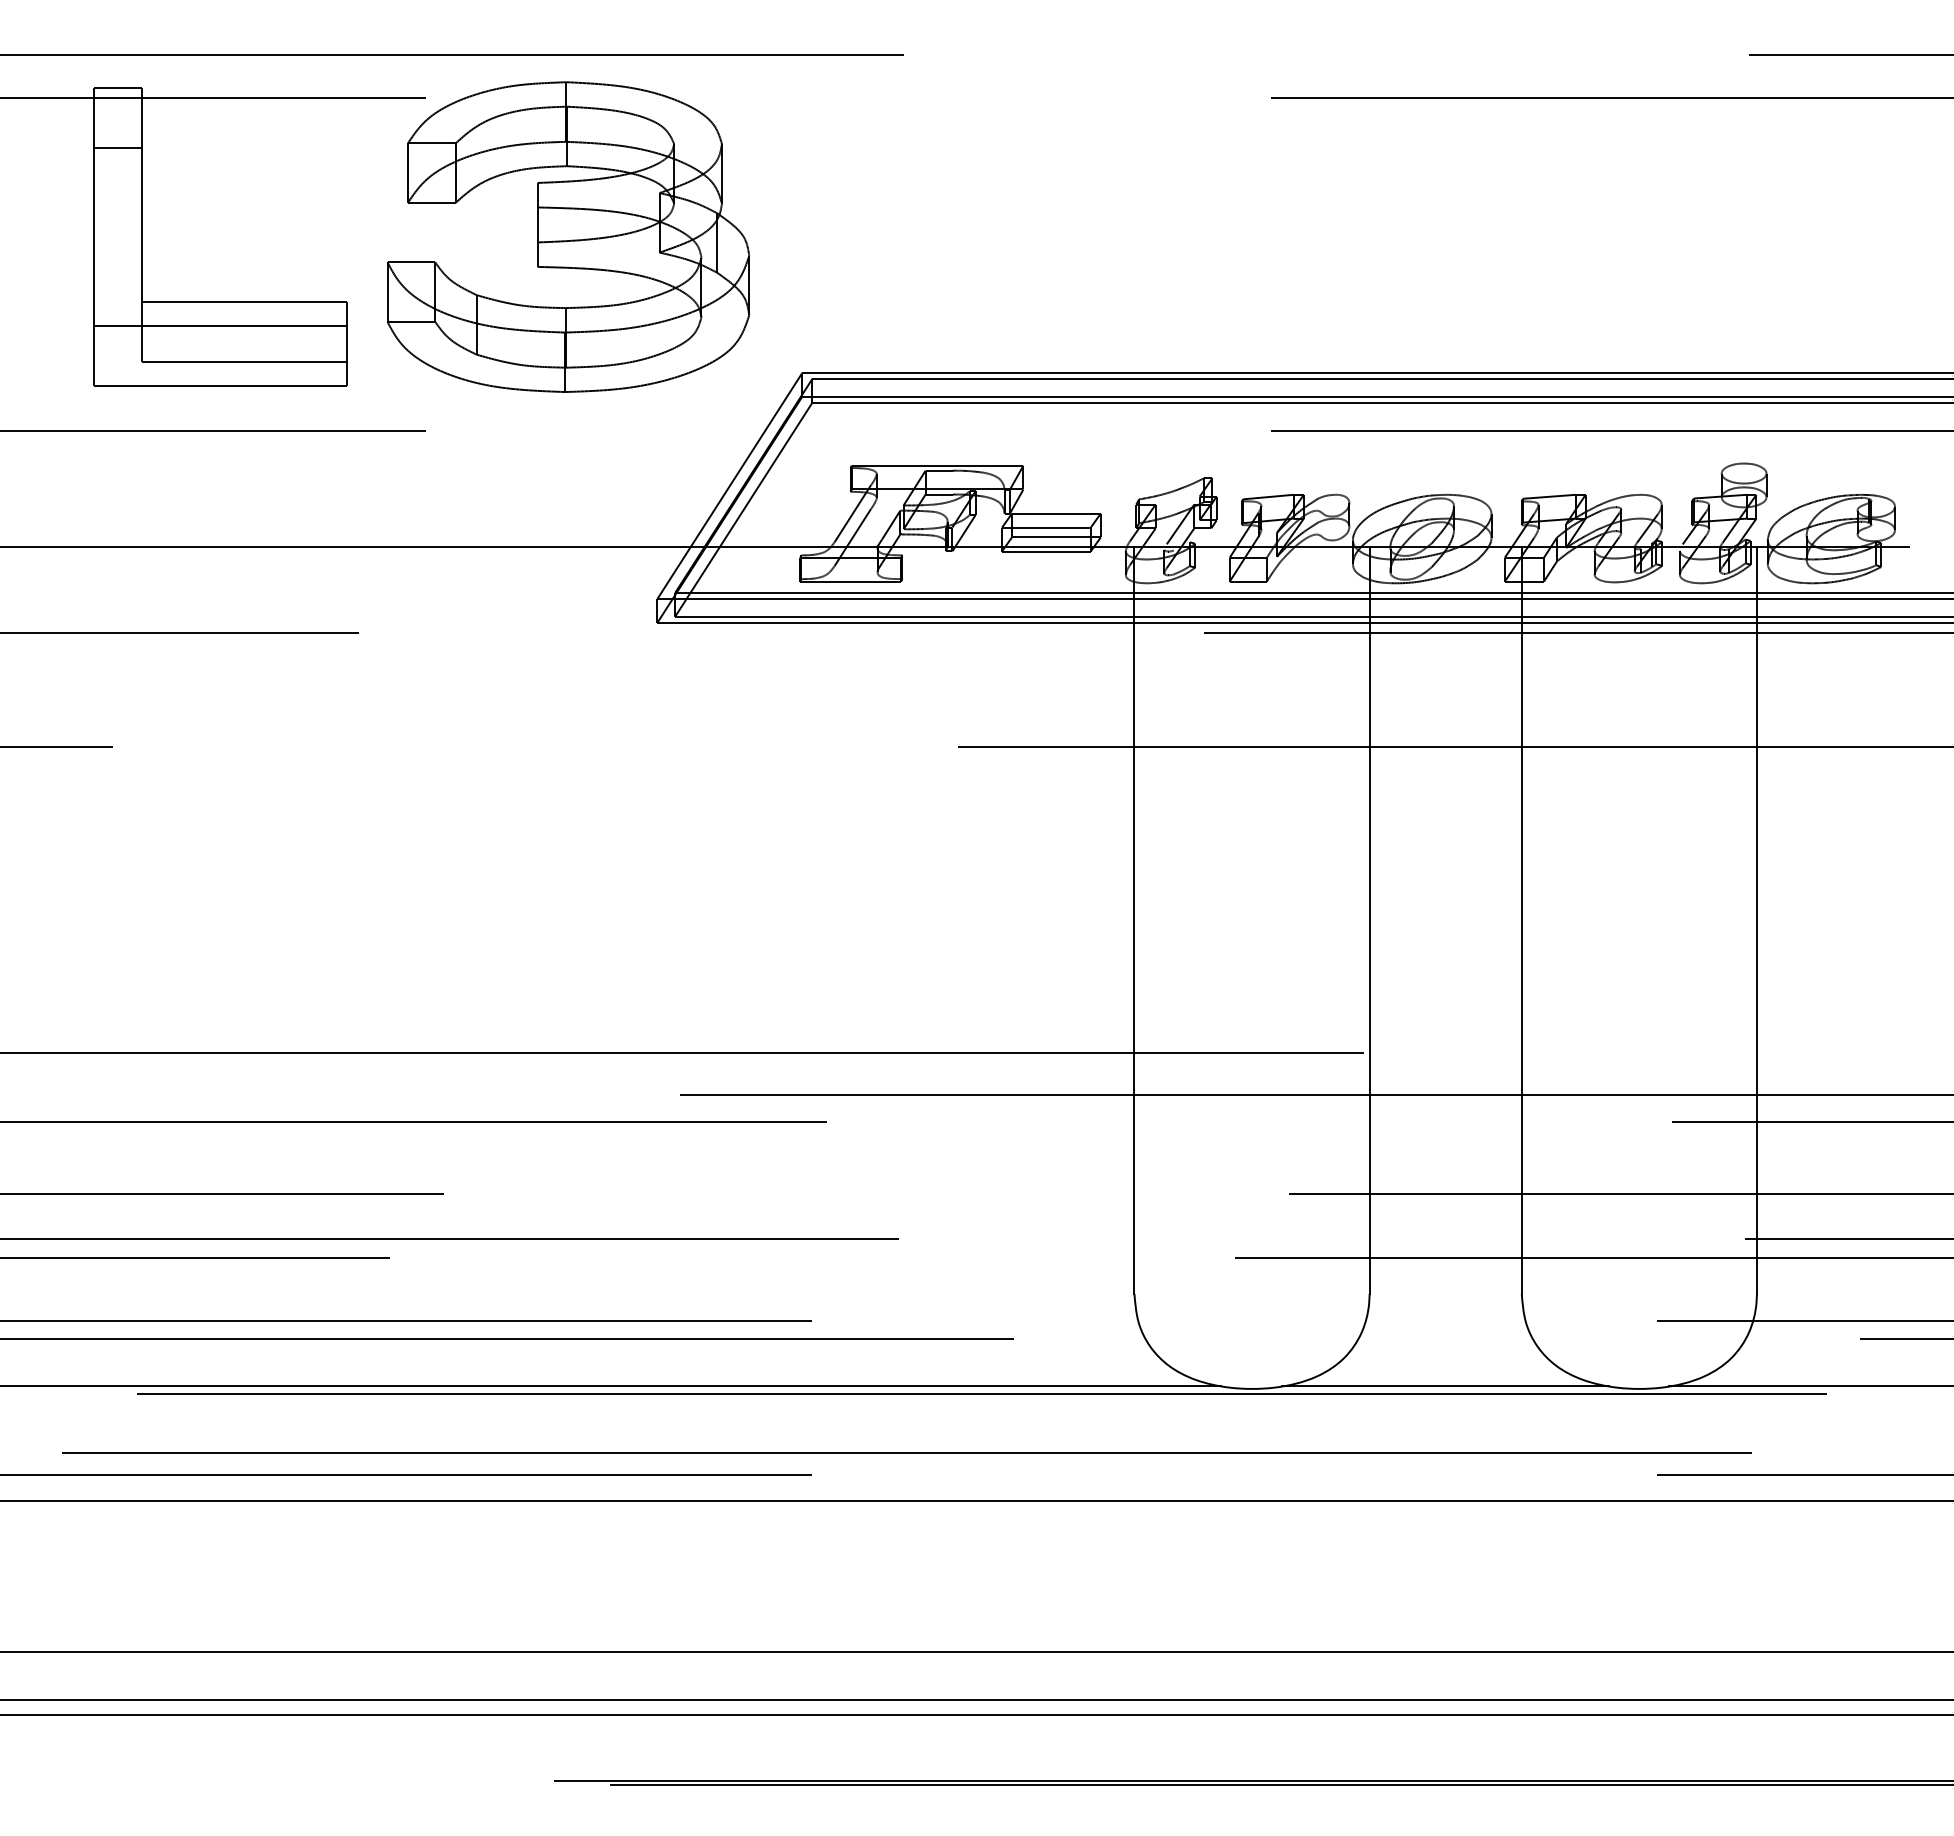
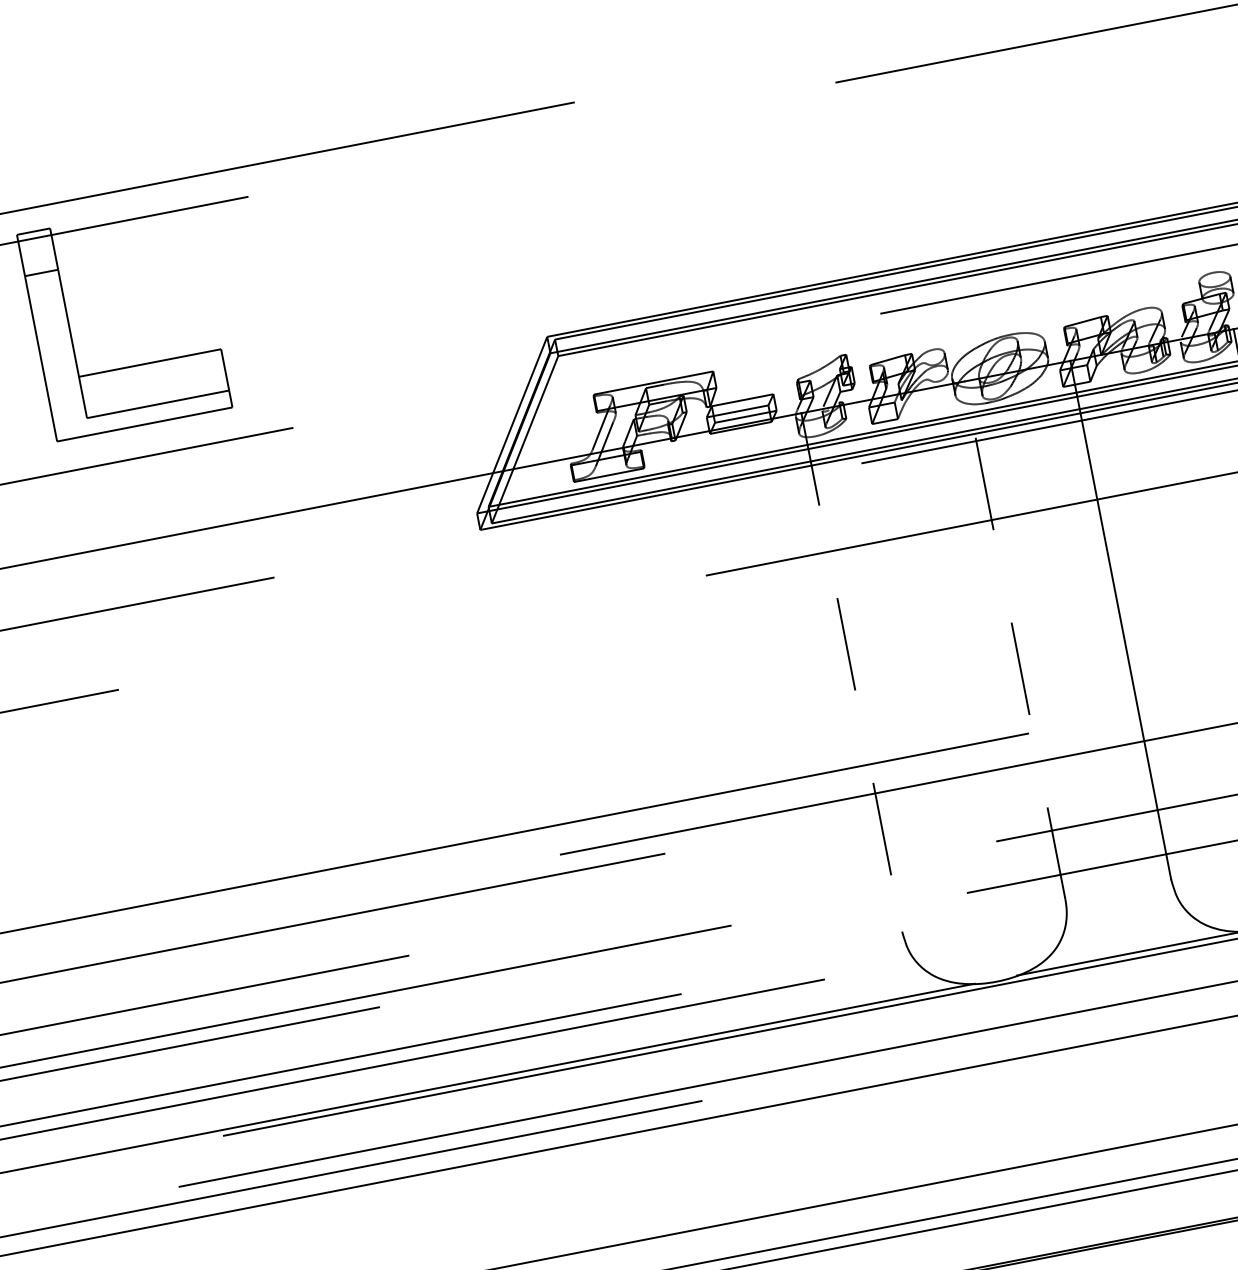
part: (568, 236) -> (366, 273), removed
line: (220, 326) -> (136, 383), removed
line: (1369, 920) -> (1014, 640), solid -> dashed
line: (1134, 921) -> (851, 672), solid -> dashed

